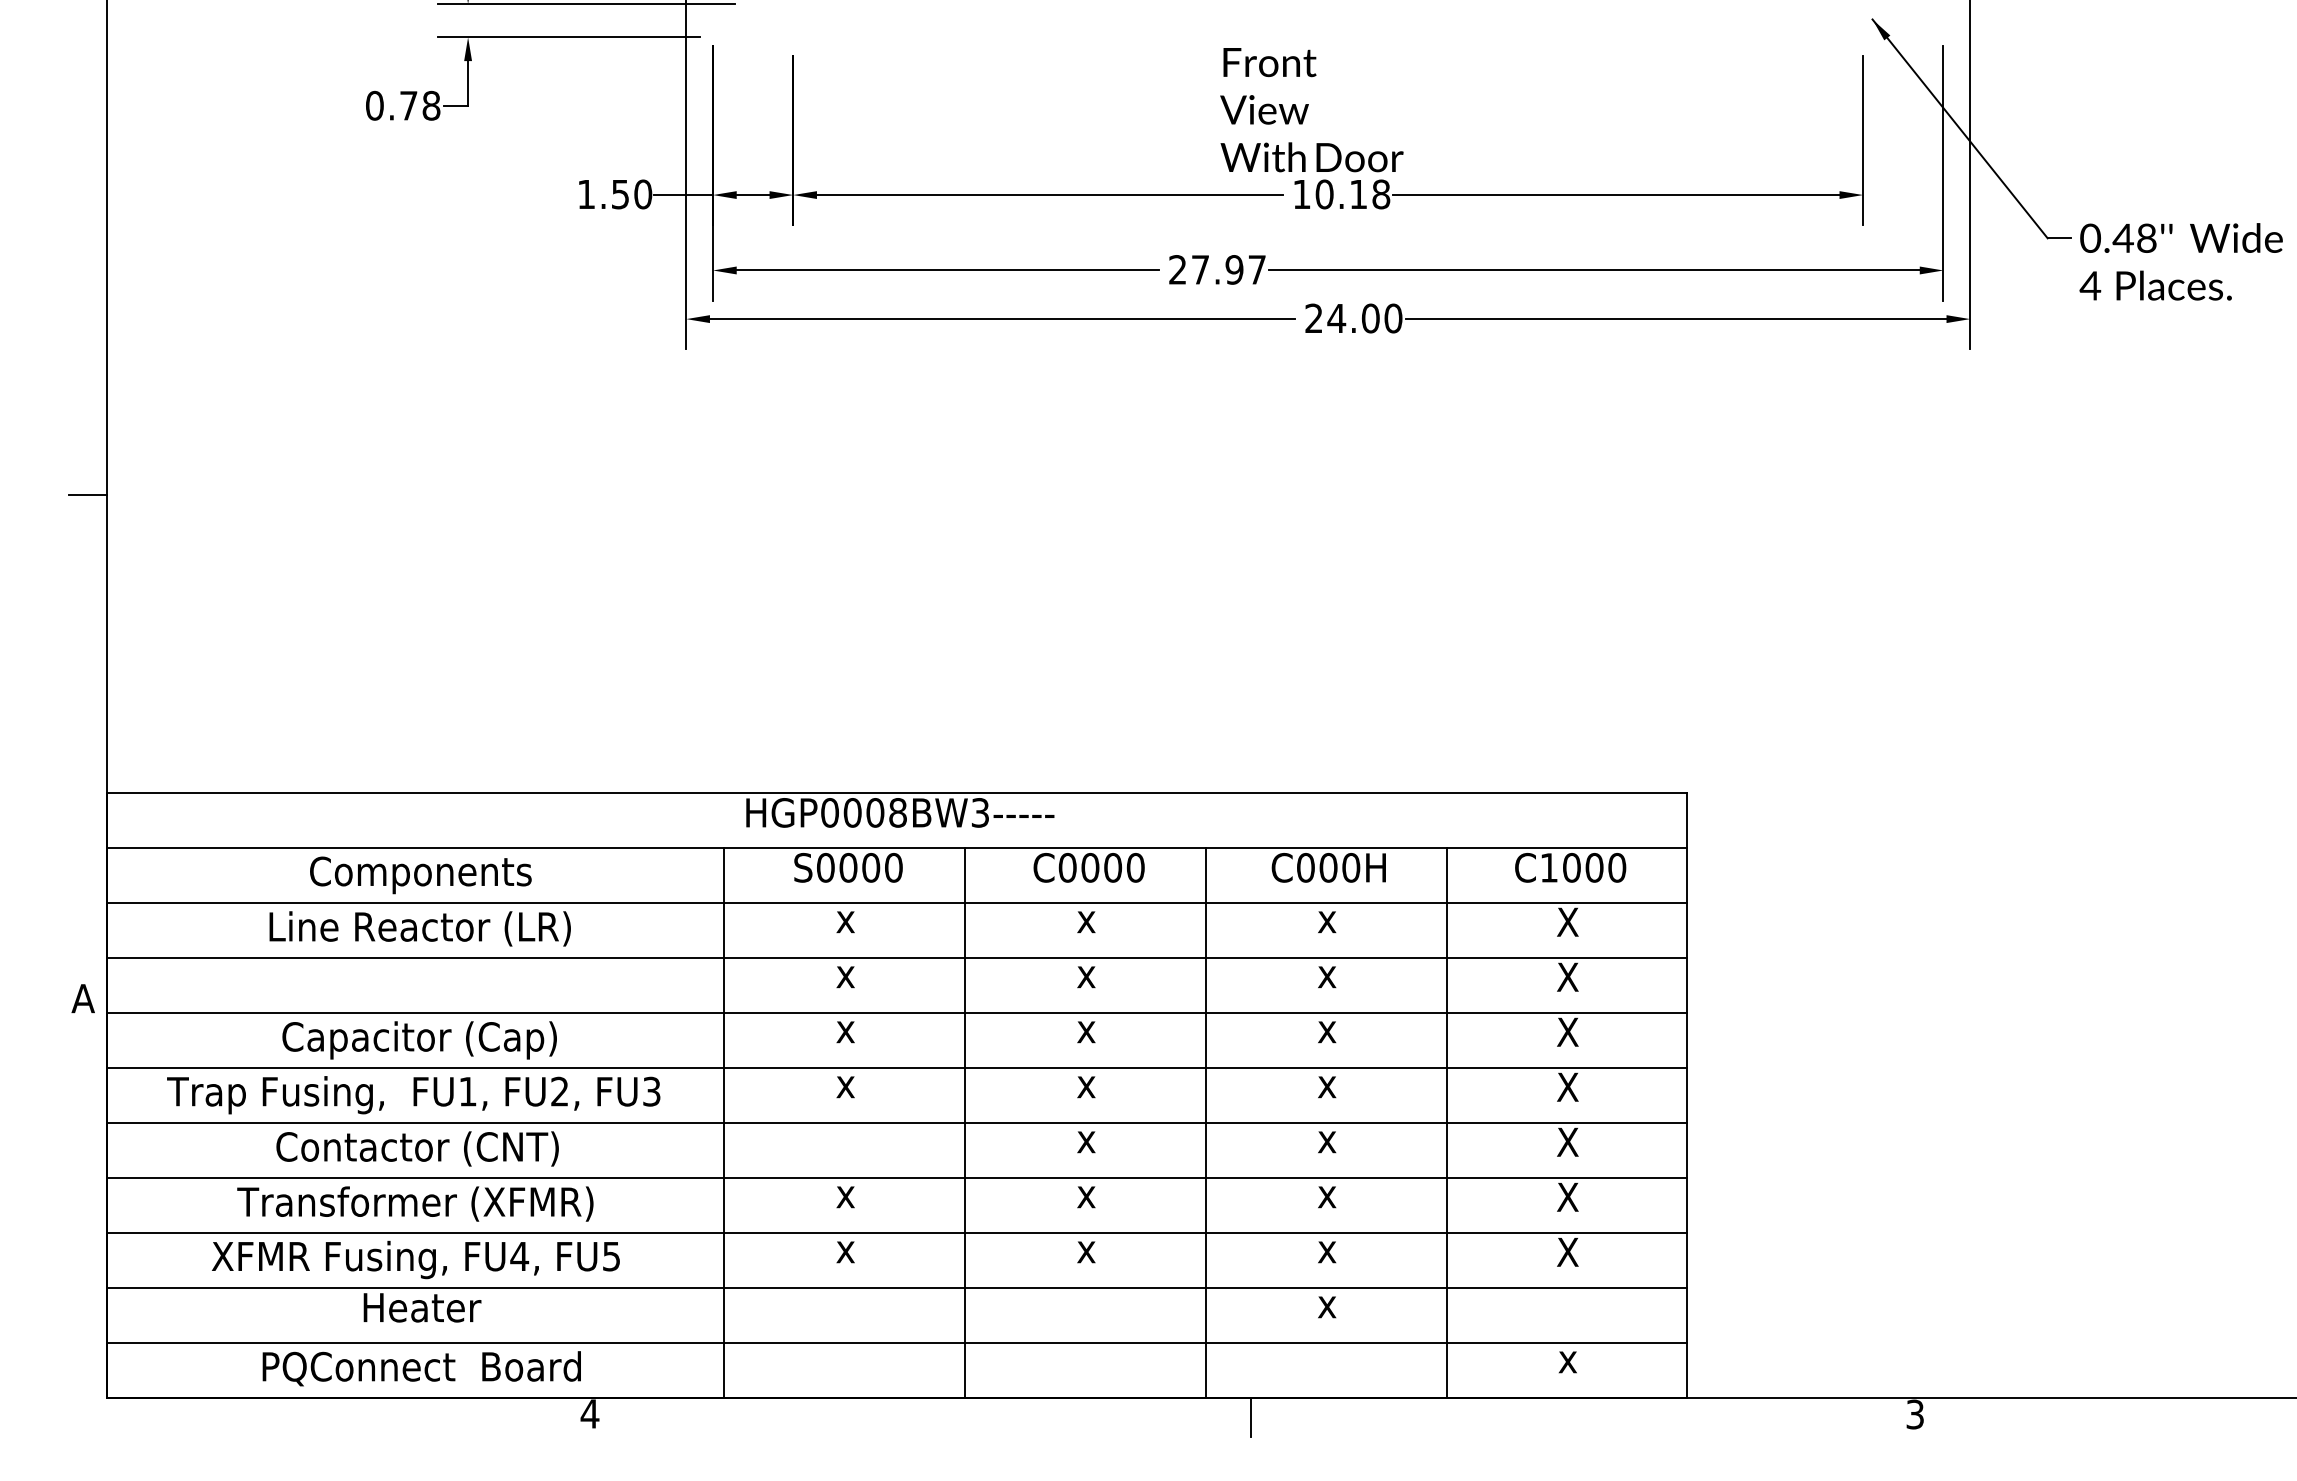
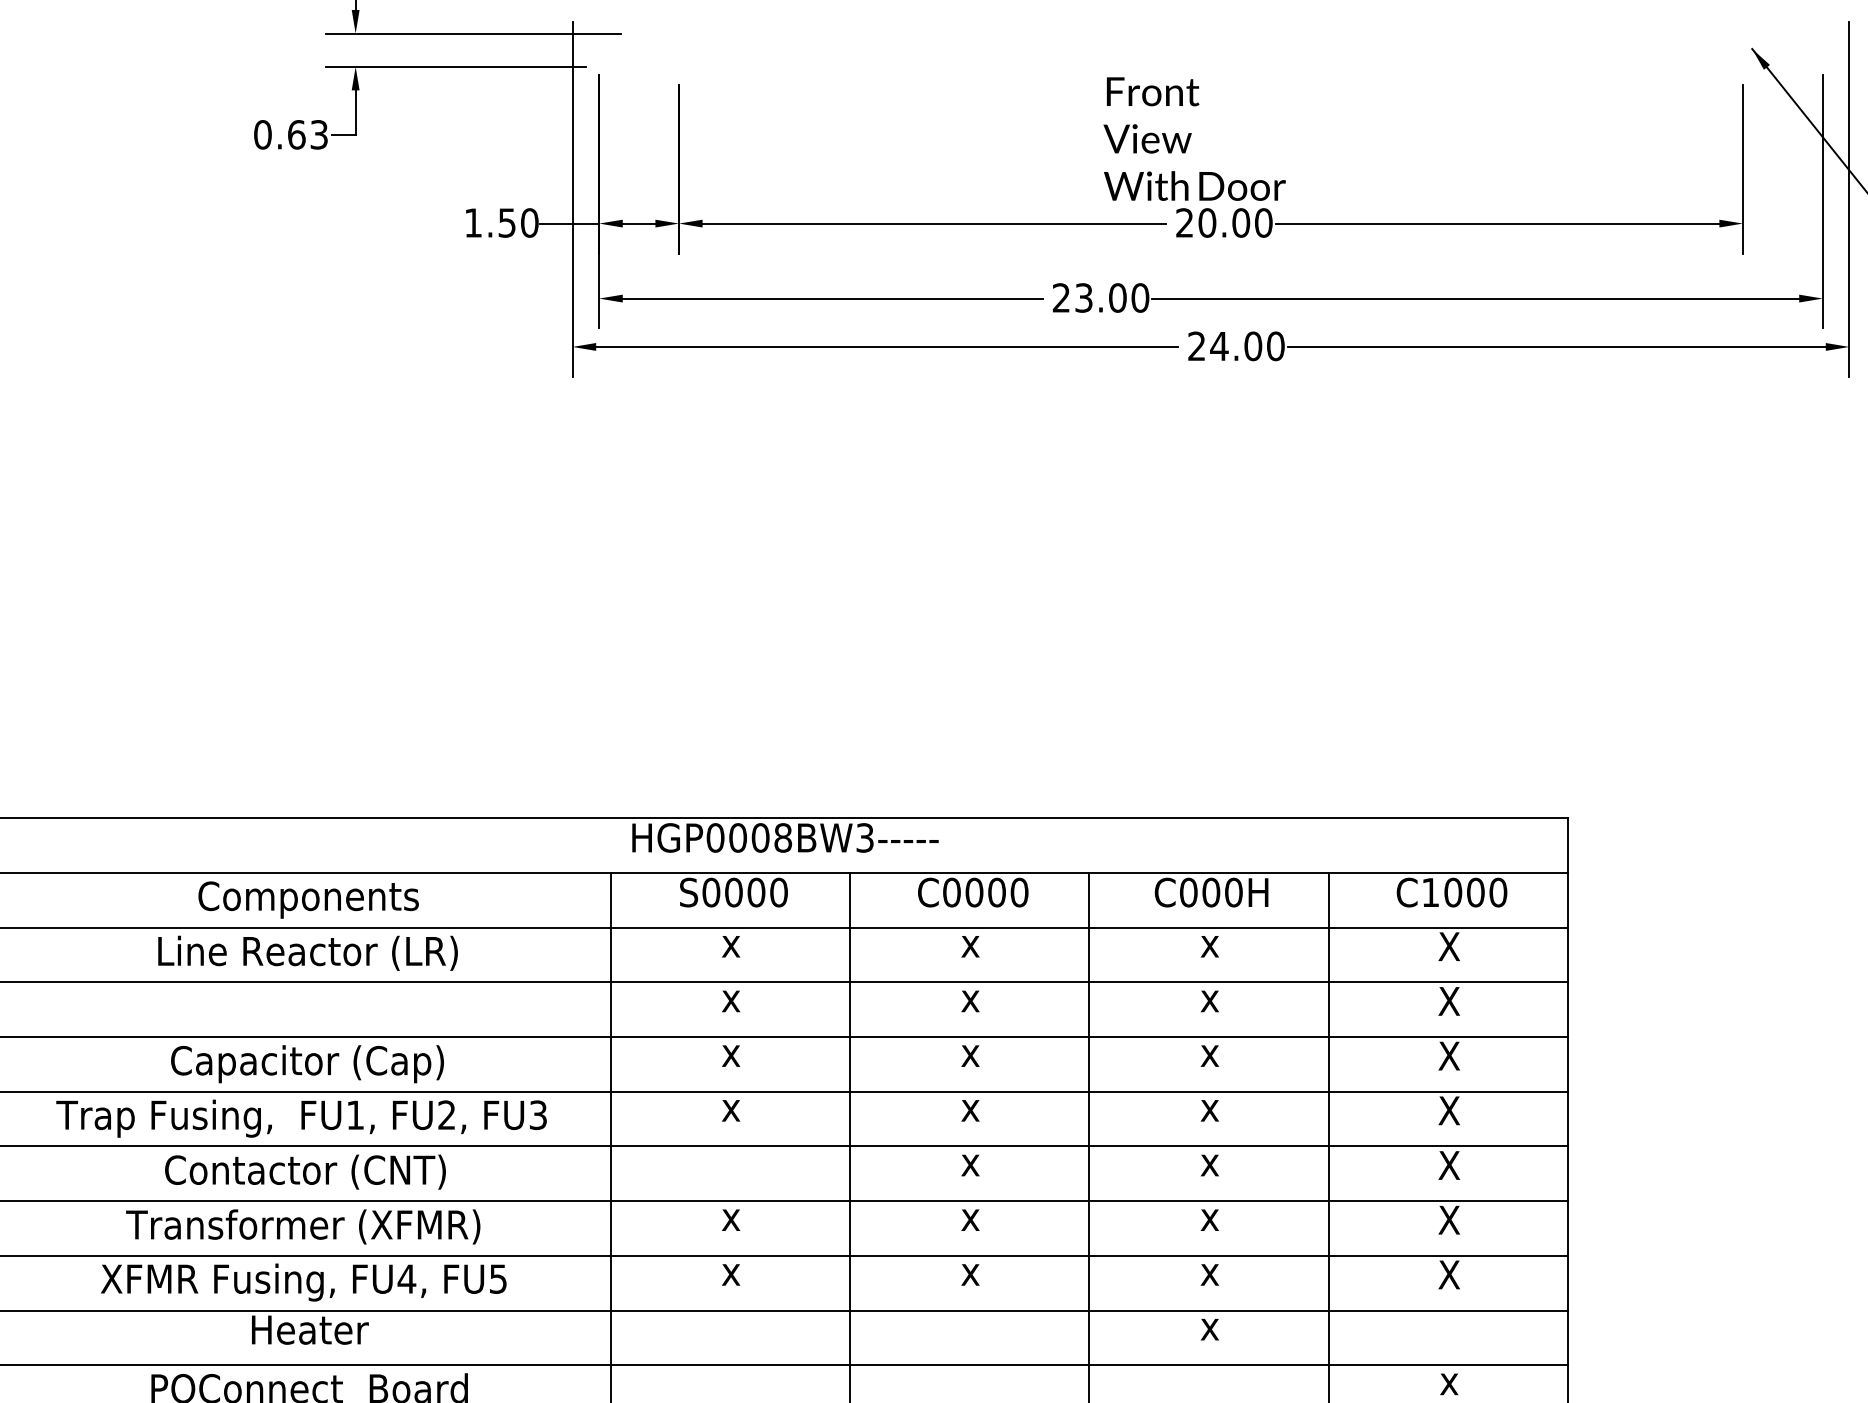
text: (420, 105) -> (308, 134), 0.78 -> 0.63
text: (1341, 194) -> (1224, 223), 10.18 -> 20.00
text: (1229, 269) -> (1112, 297), 27.97 -> 23.00

